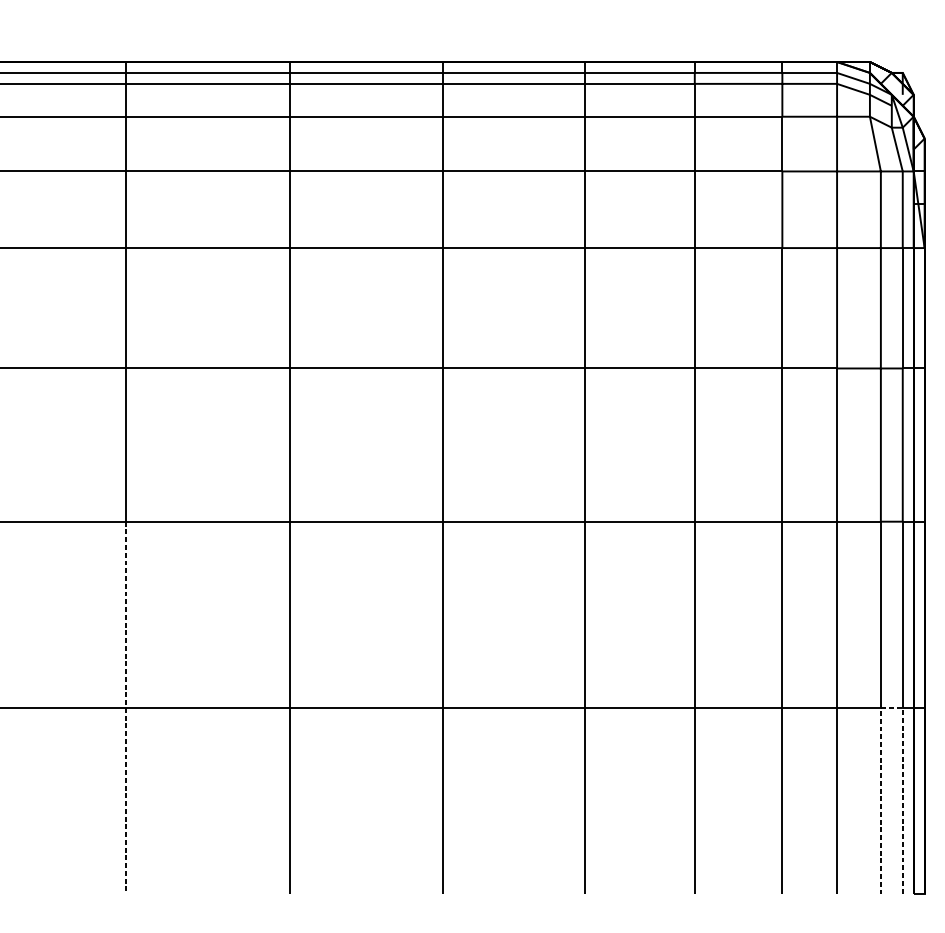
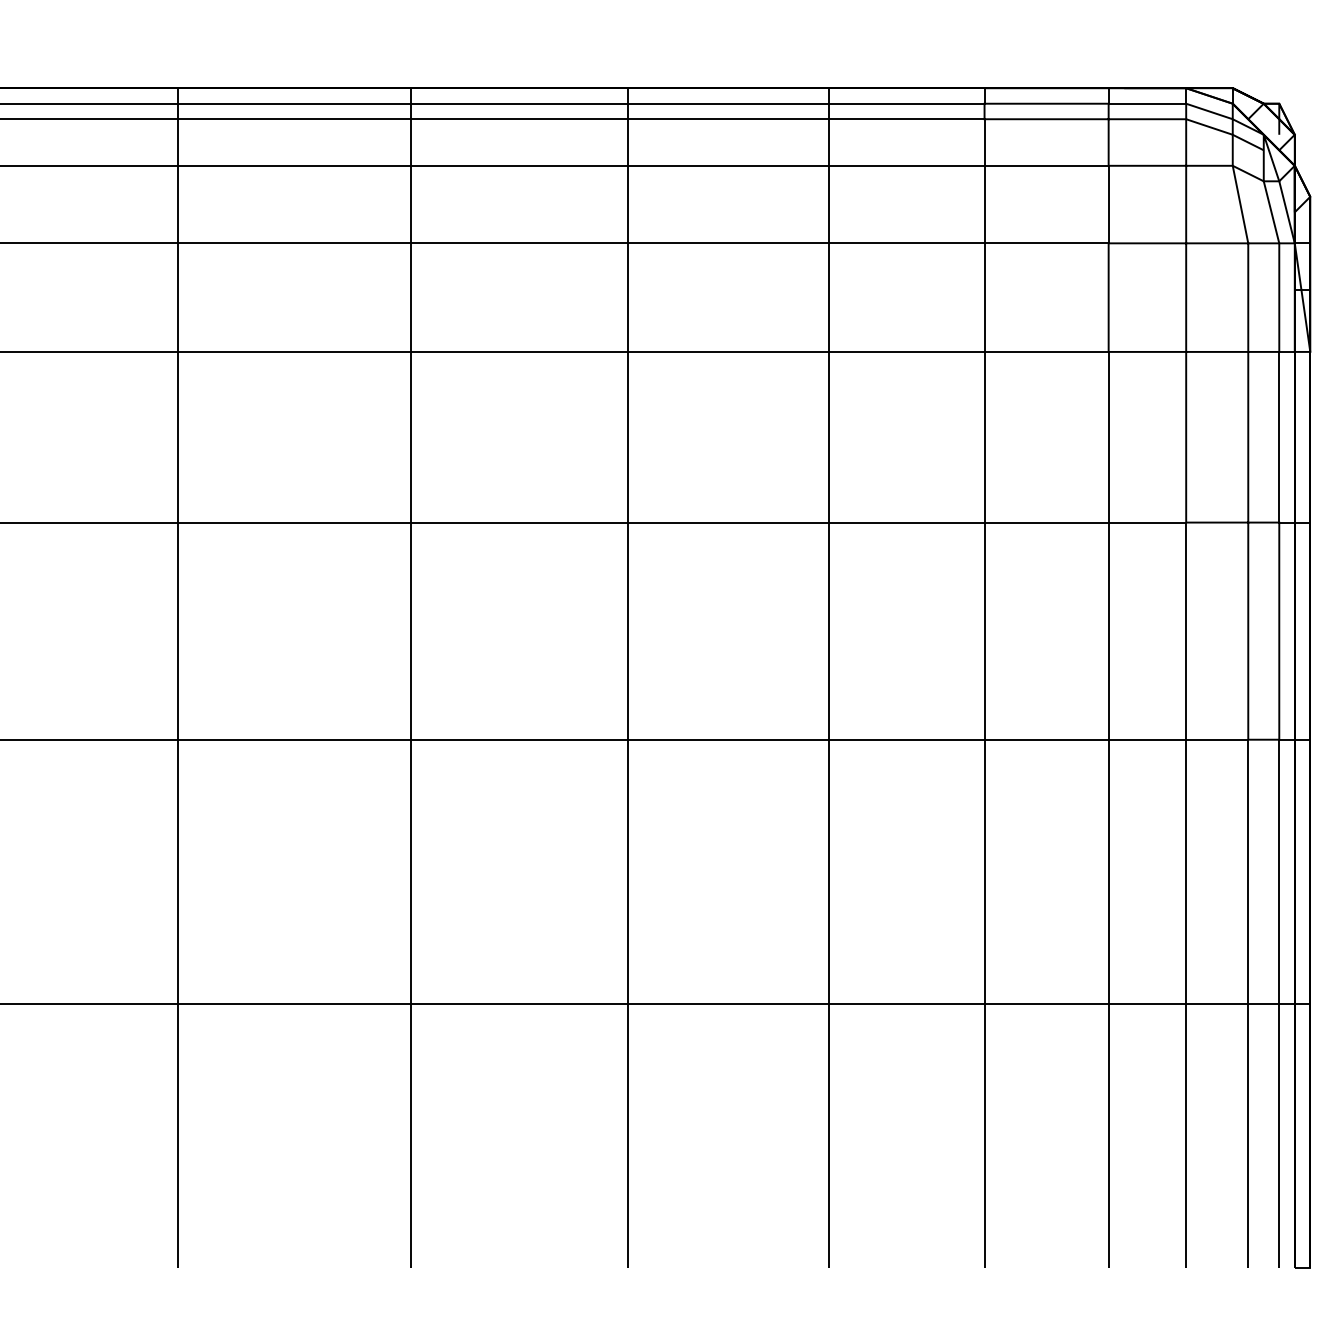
line: (125, 708) -> (177, 1004), dashed -> solid
line: (891, 708) -> (1263, 1004), dashed -> solid

